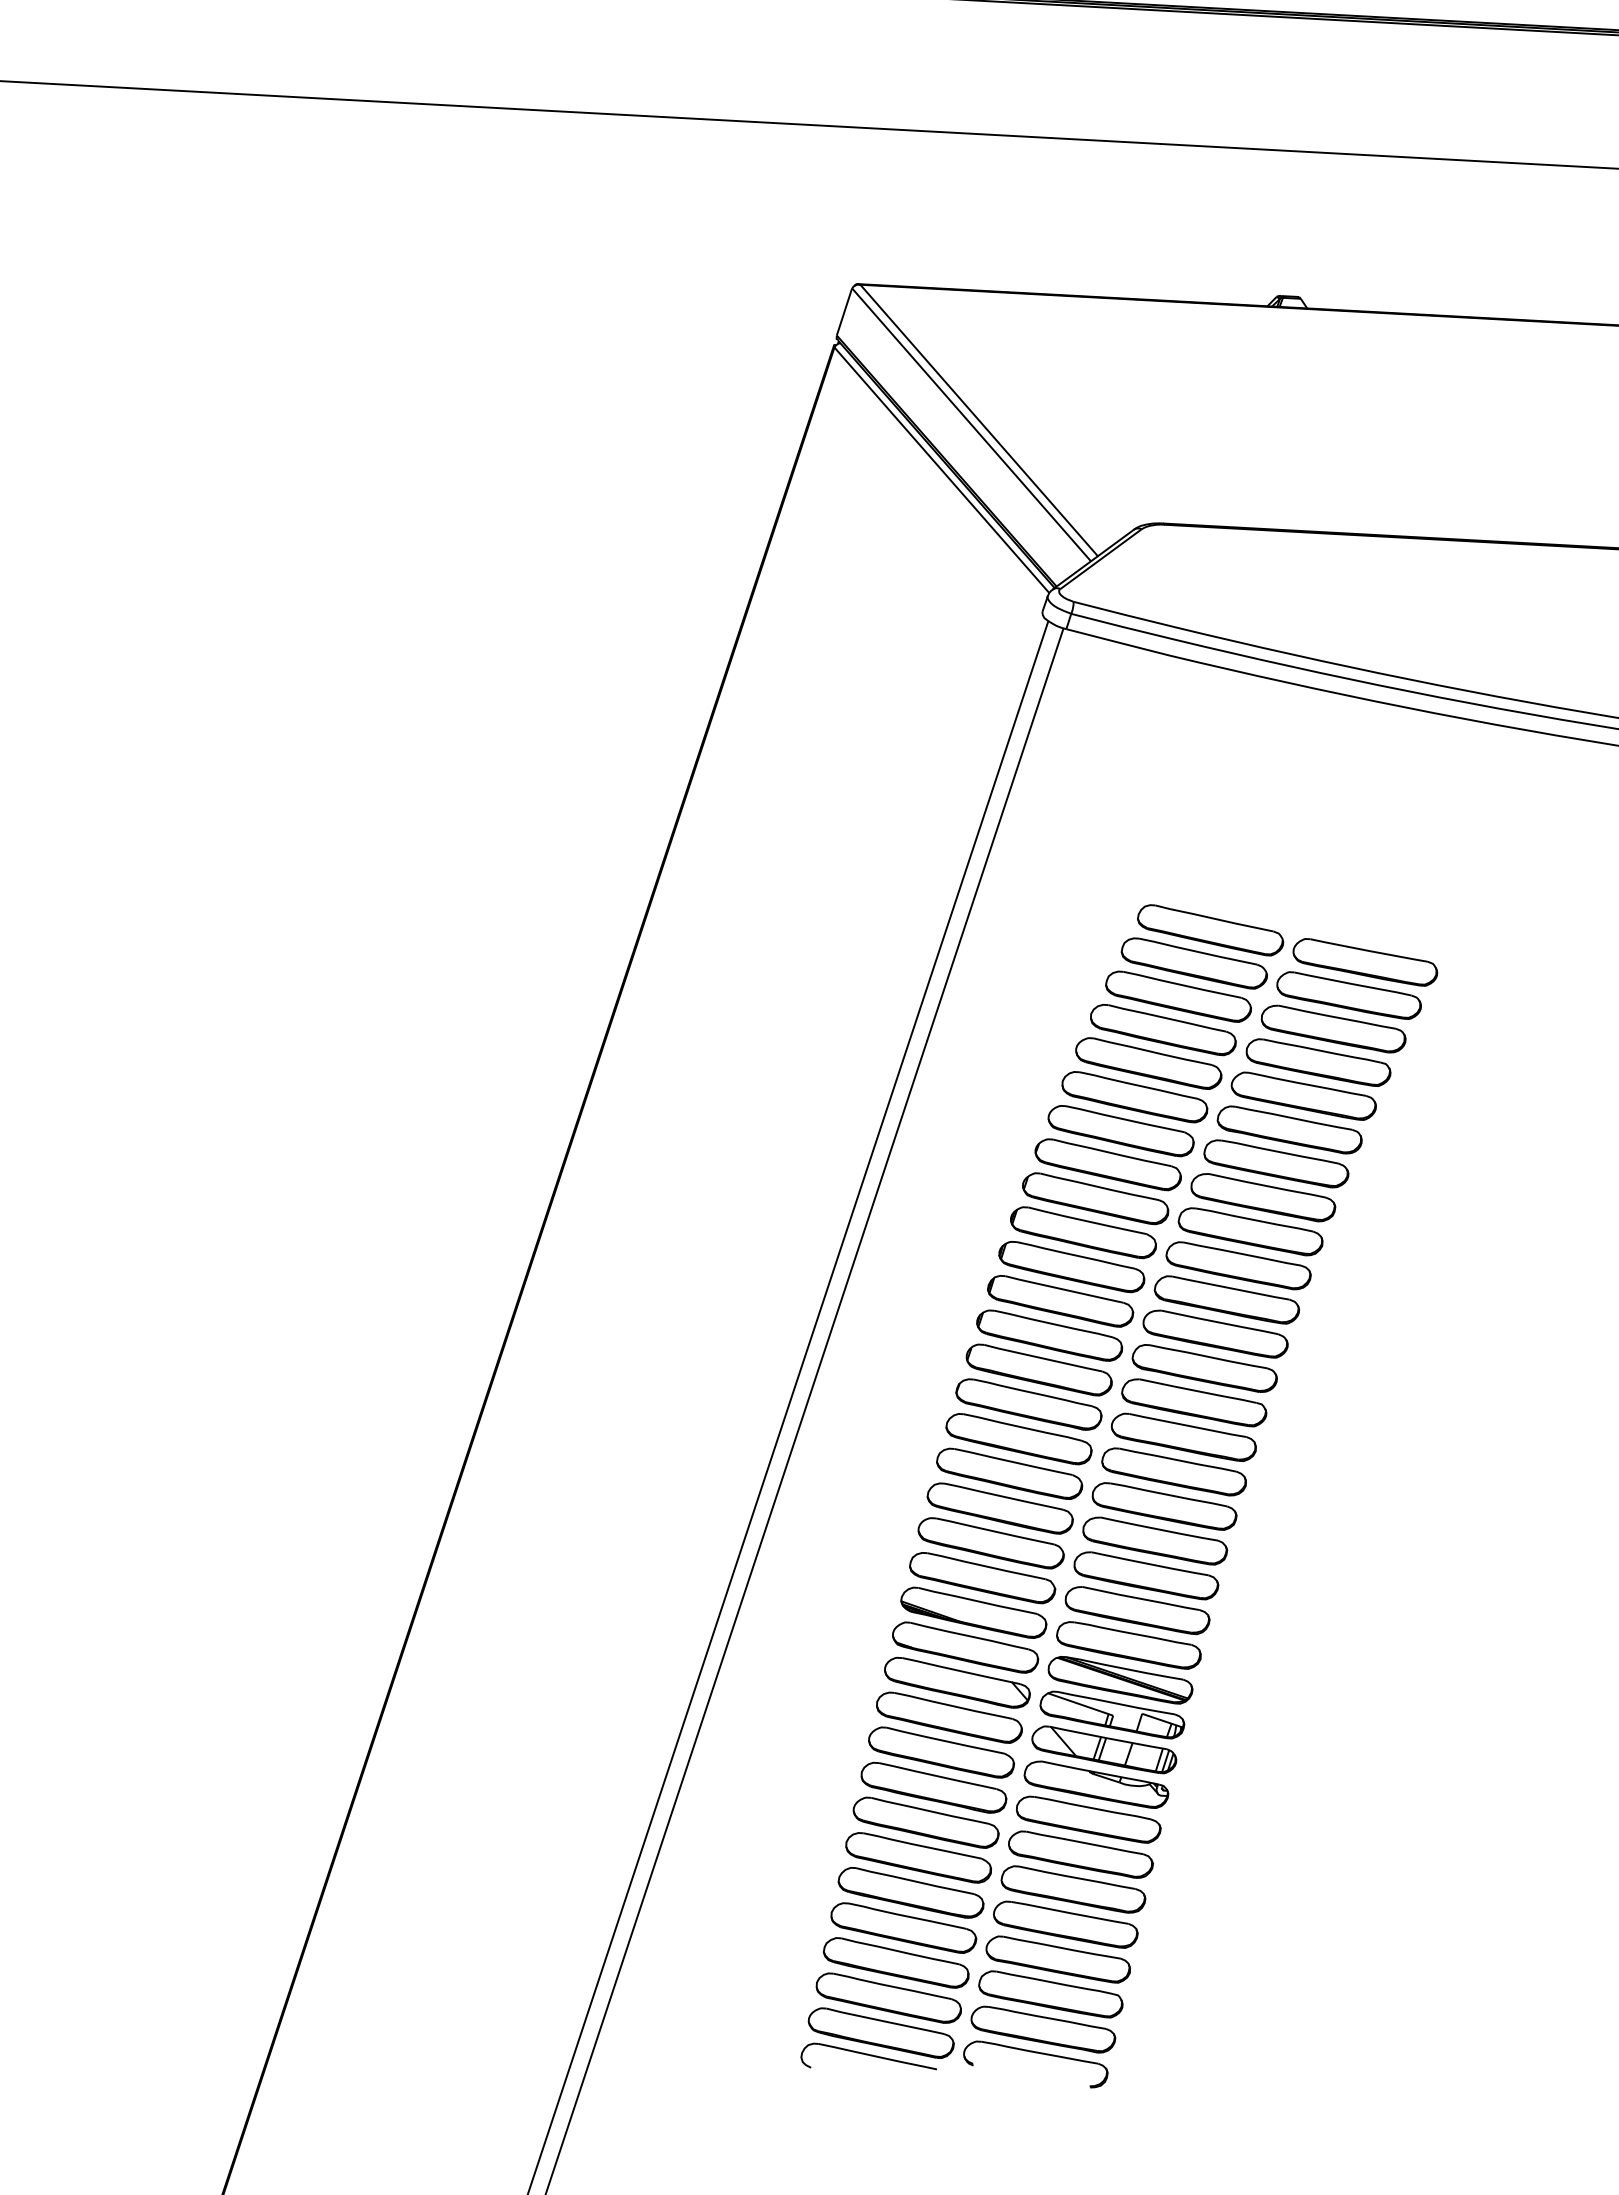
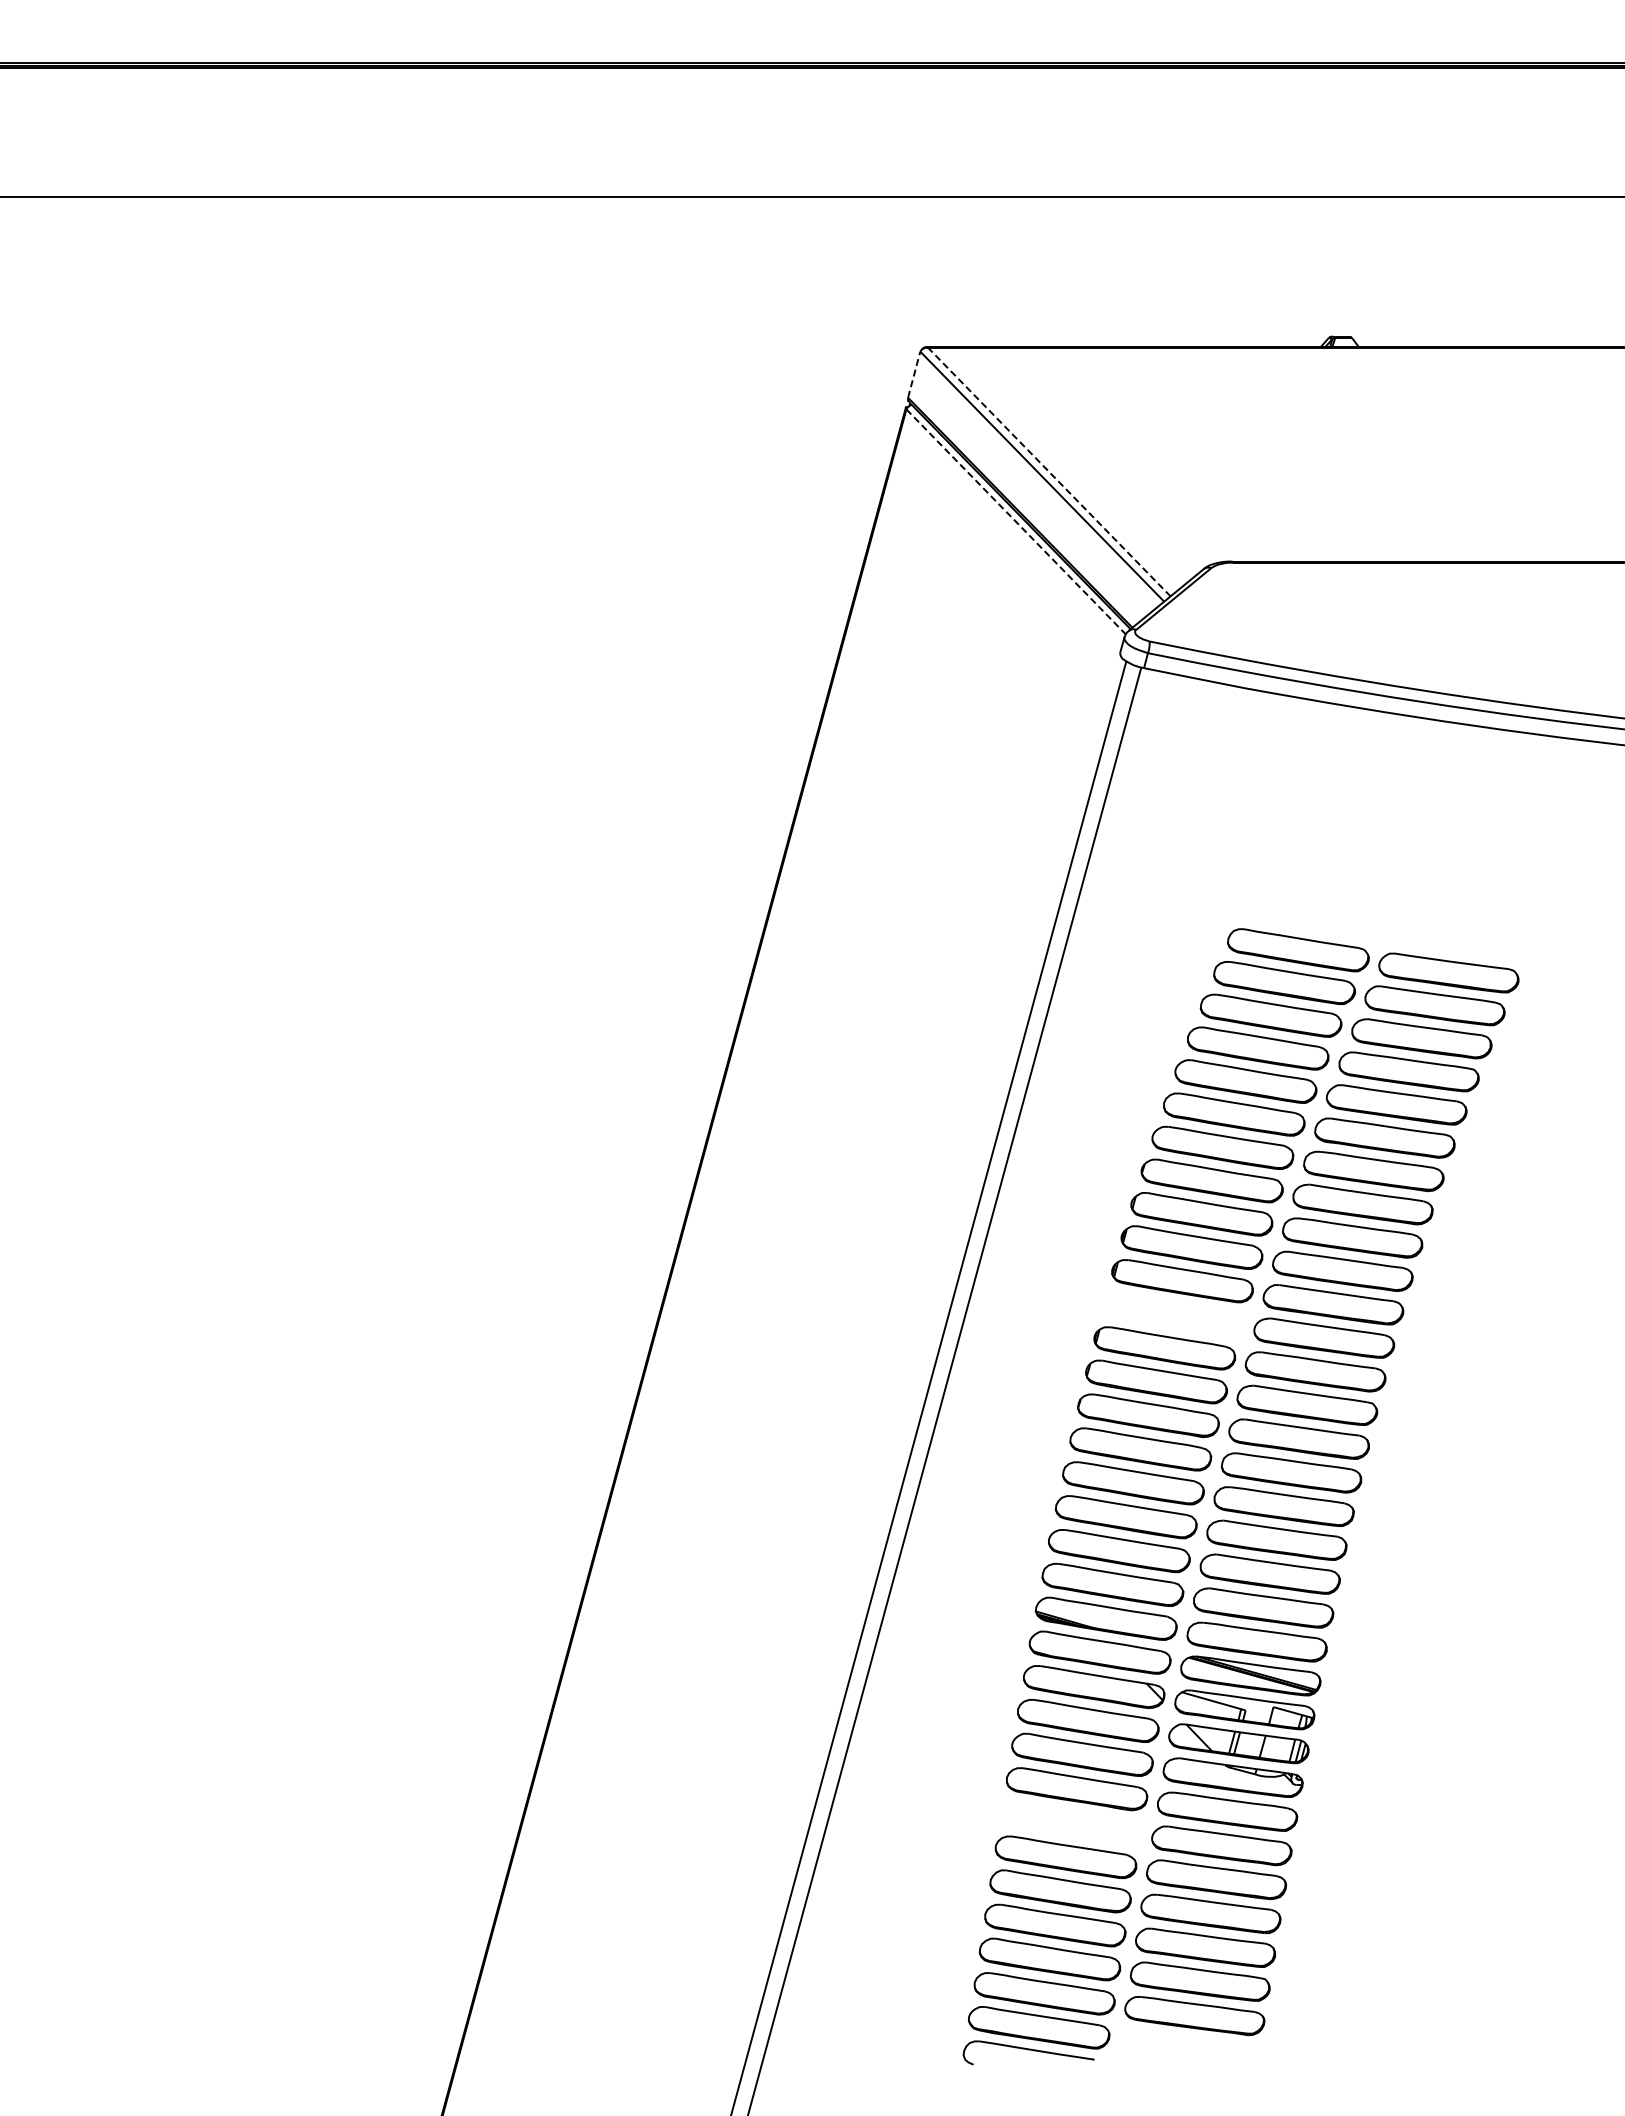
line: (844, 311) -> (914, 374), solid -> dashed
line: (979, 420) -> (1049, 472), solid -> dashed
line: (942, 470) -> (1016, 522), solid -> dashed
part: (1060, 1301) -> (1173, 1314), removed
part: (926, 1823) -> (1071, 1823), removed
part: (1036, 2053) -> (1189, 2039), removed

